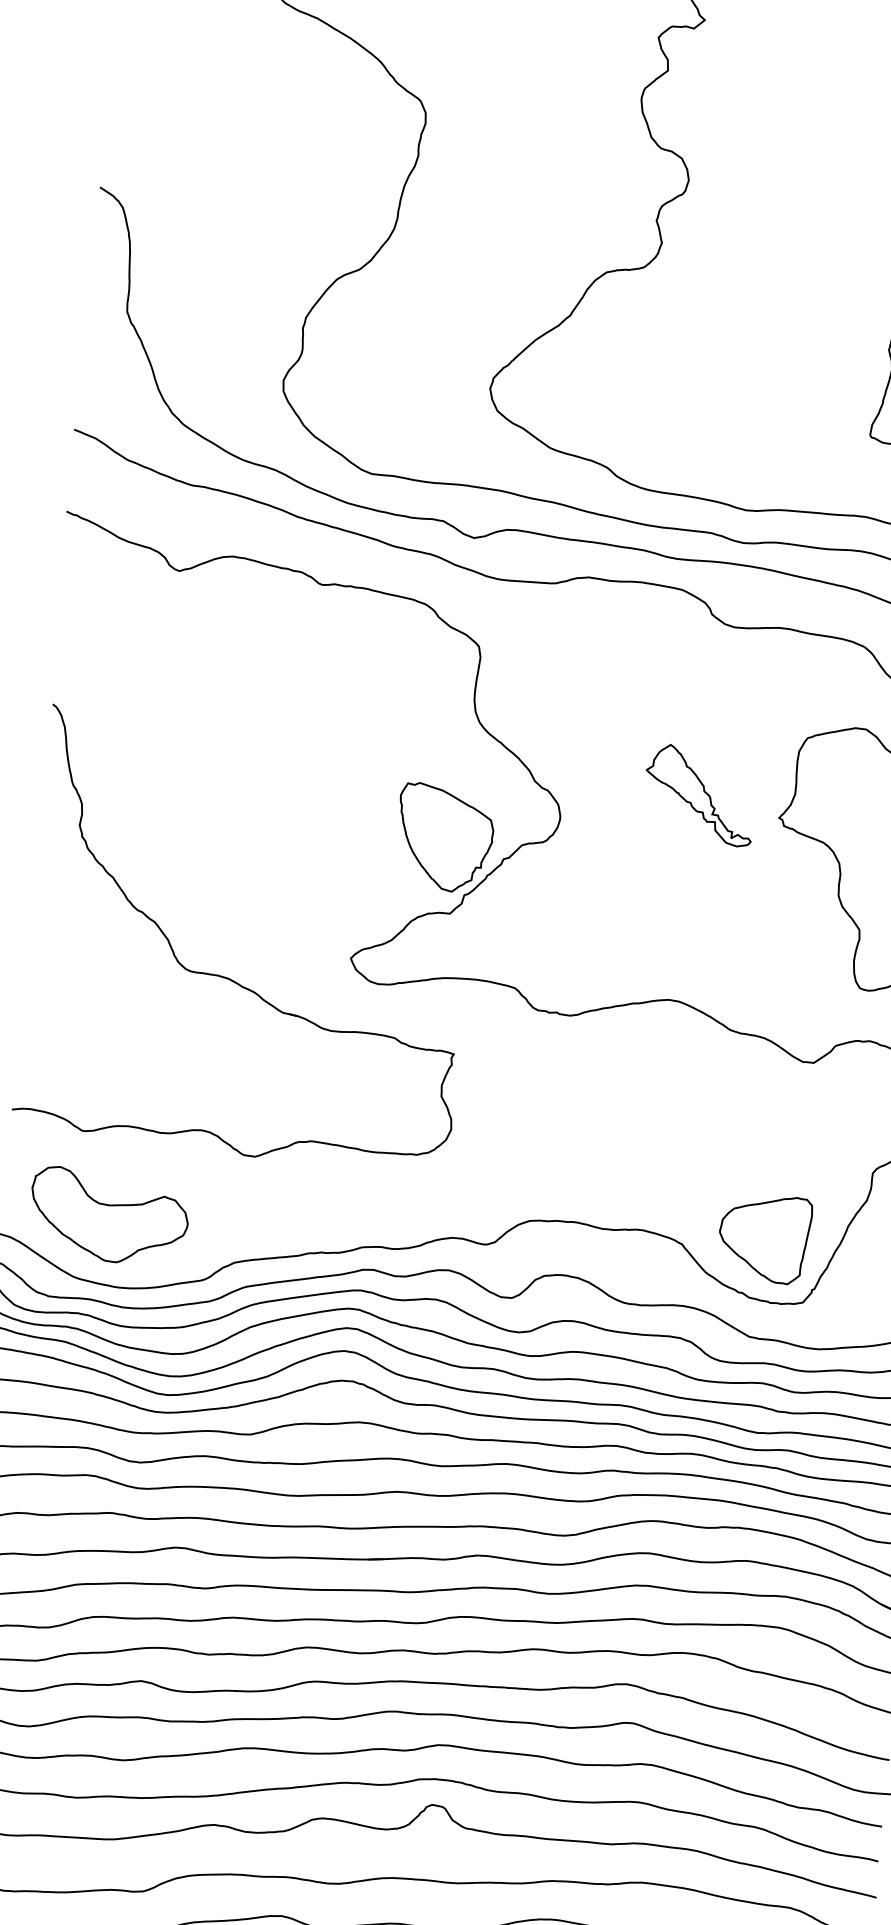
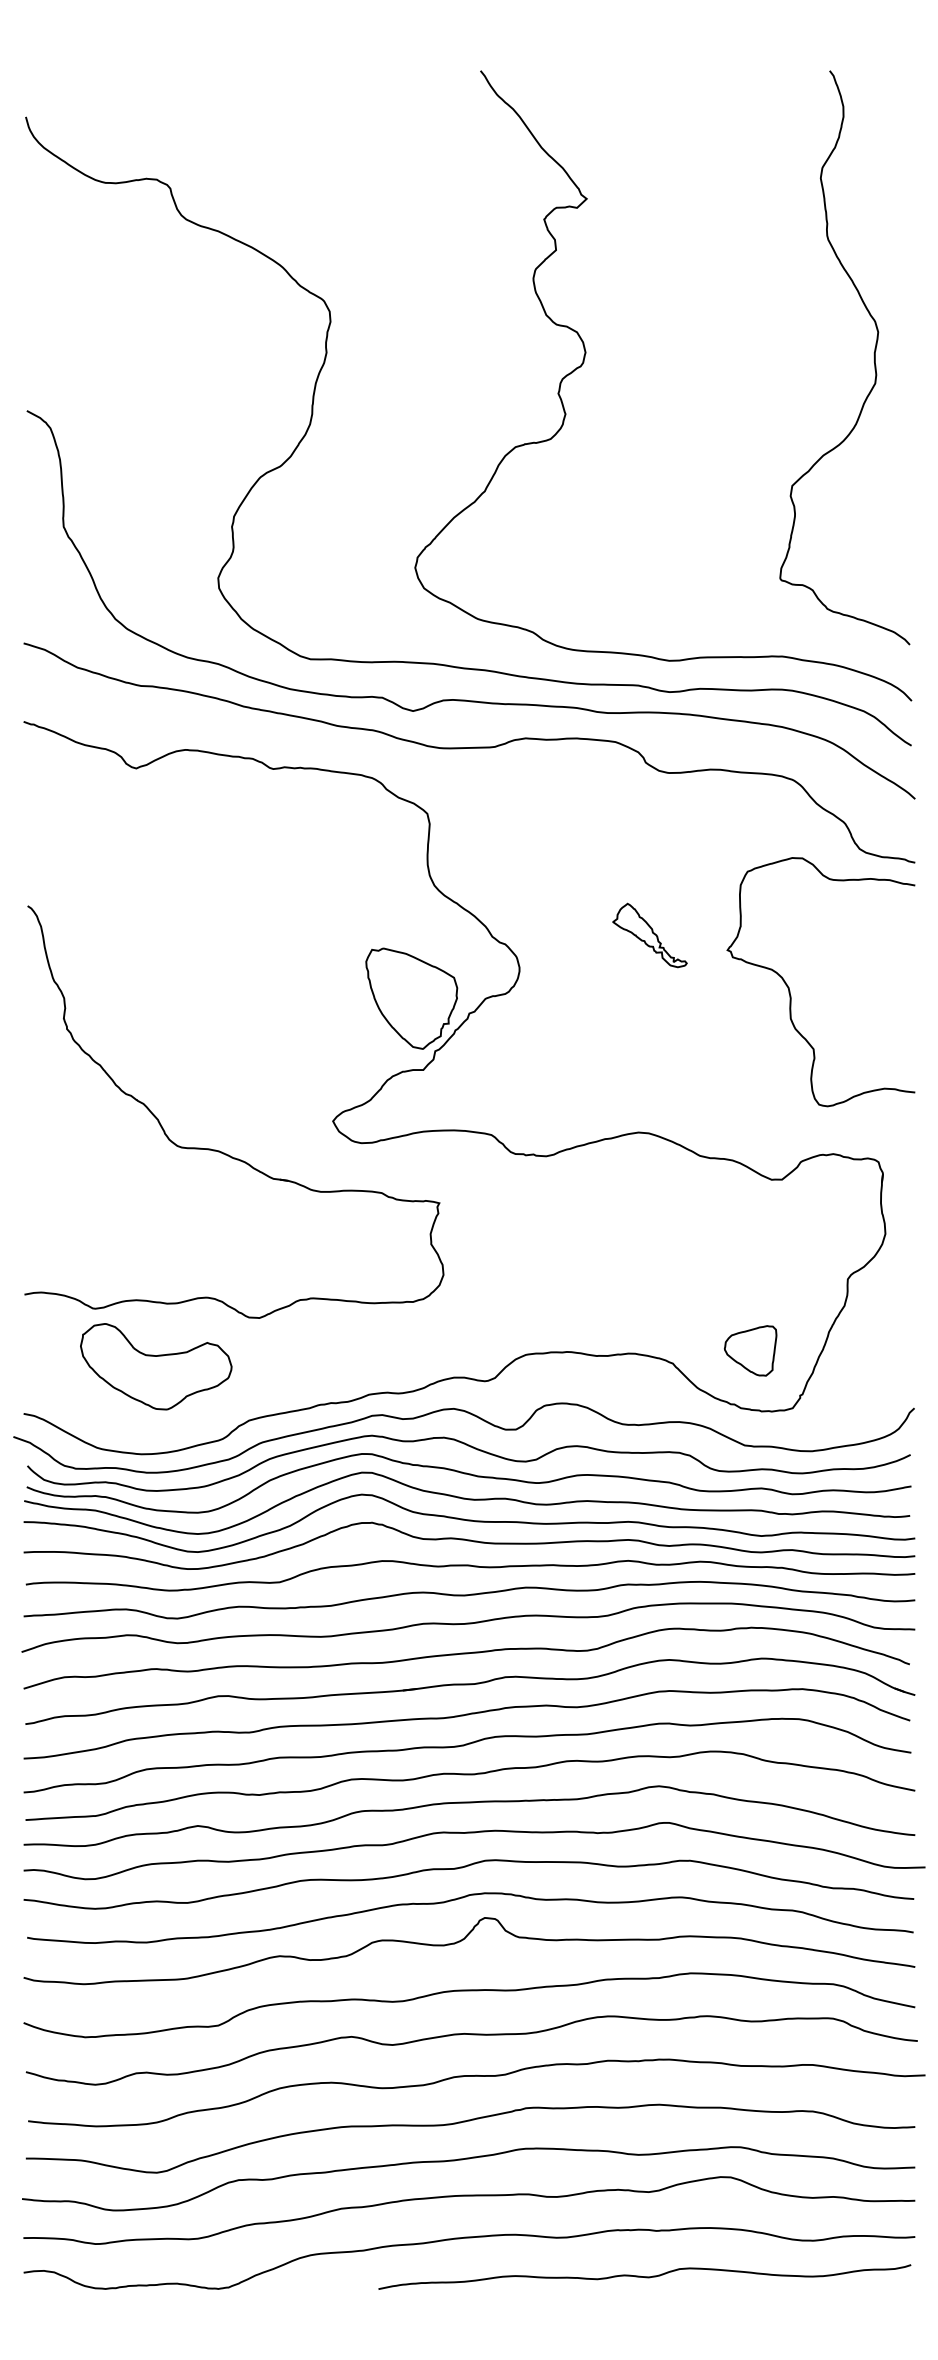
part: (699, 795) -> (649, 935), size x0.7
part: (109, 1216) -> (156, 1366), moved
part: (764, 1238) -> (750, 1350), size x0.6

